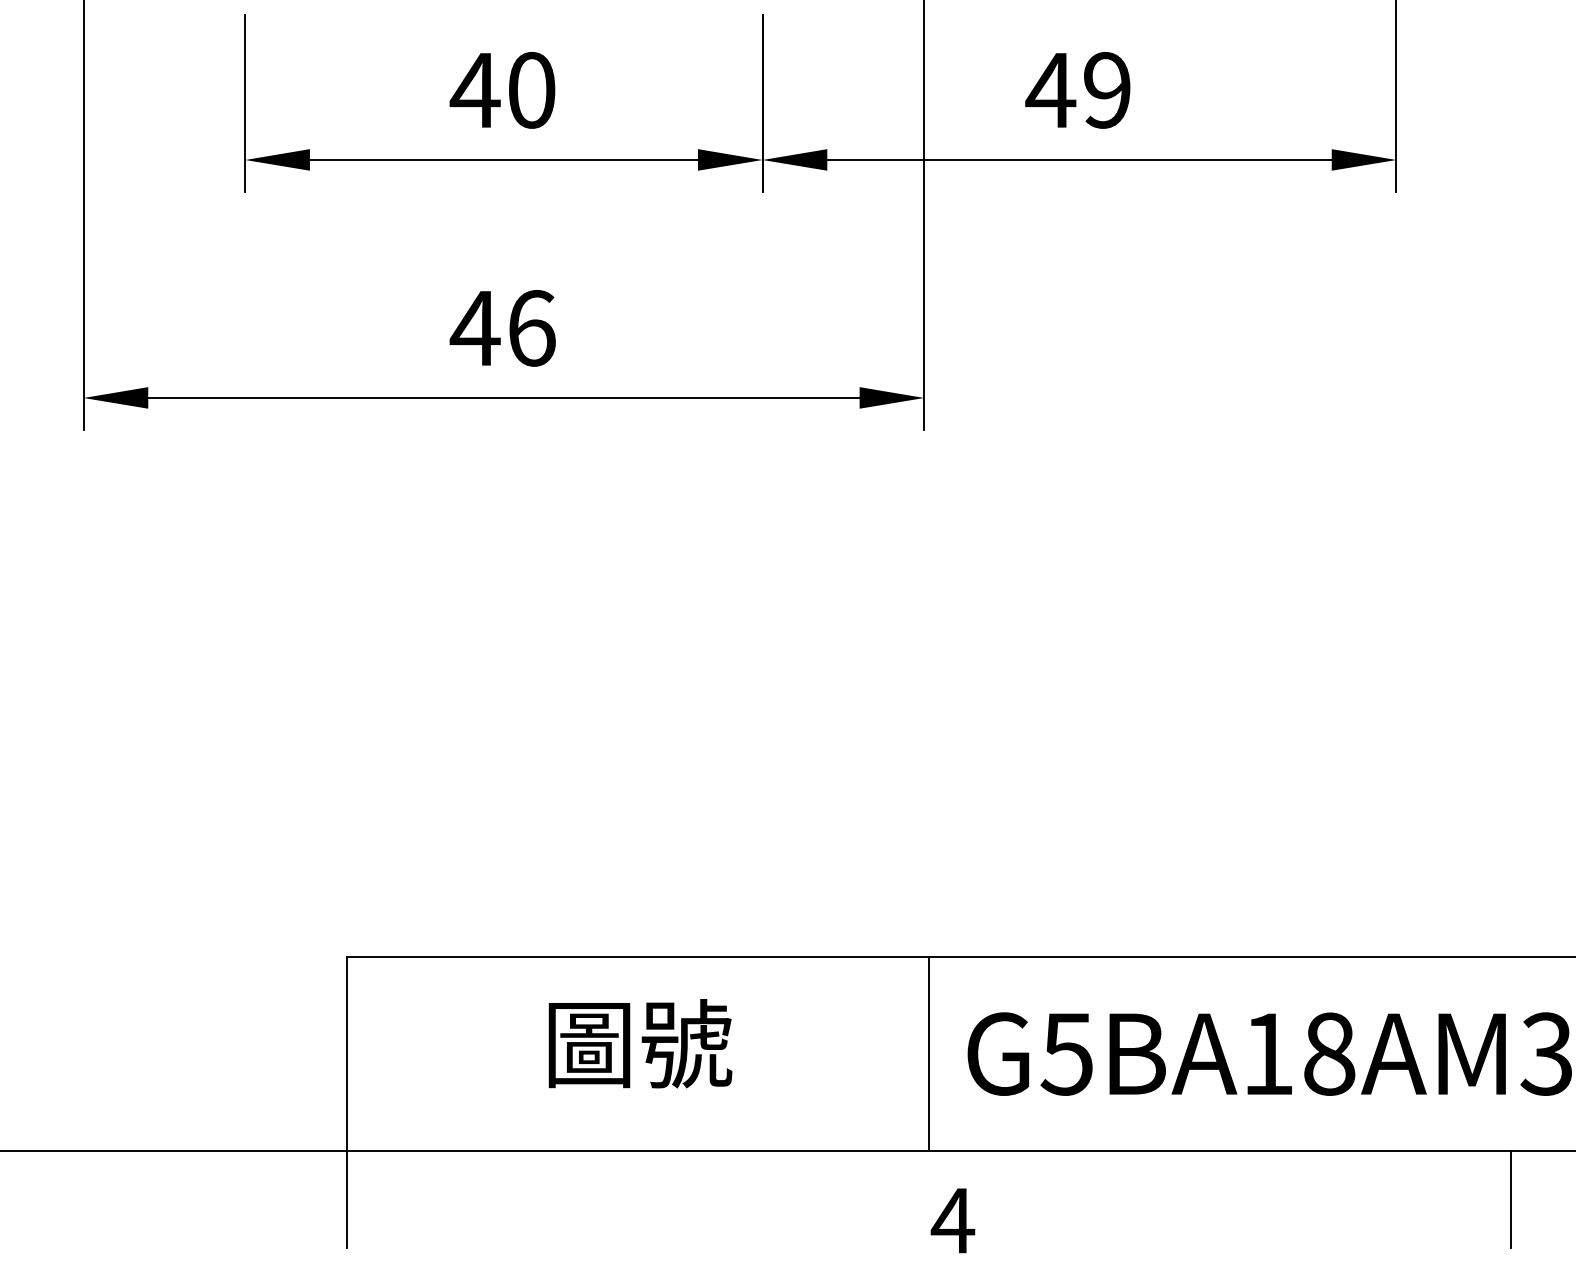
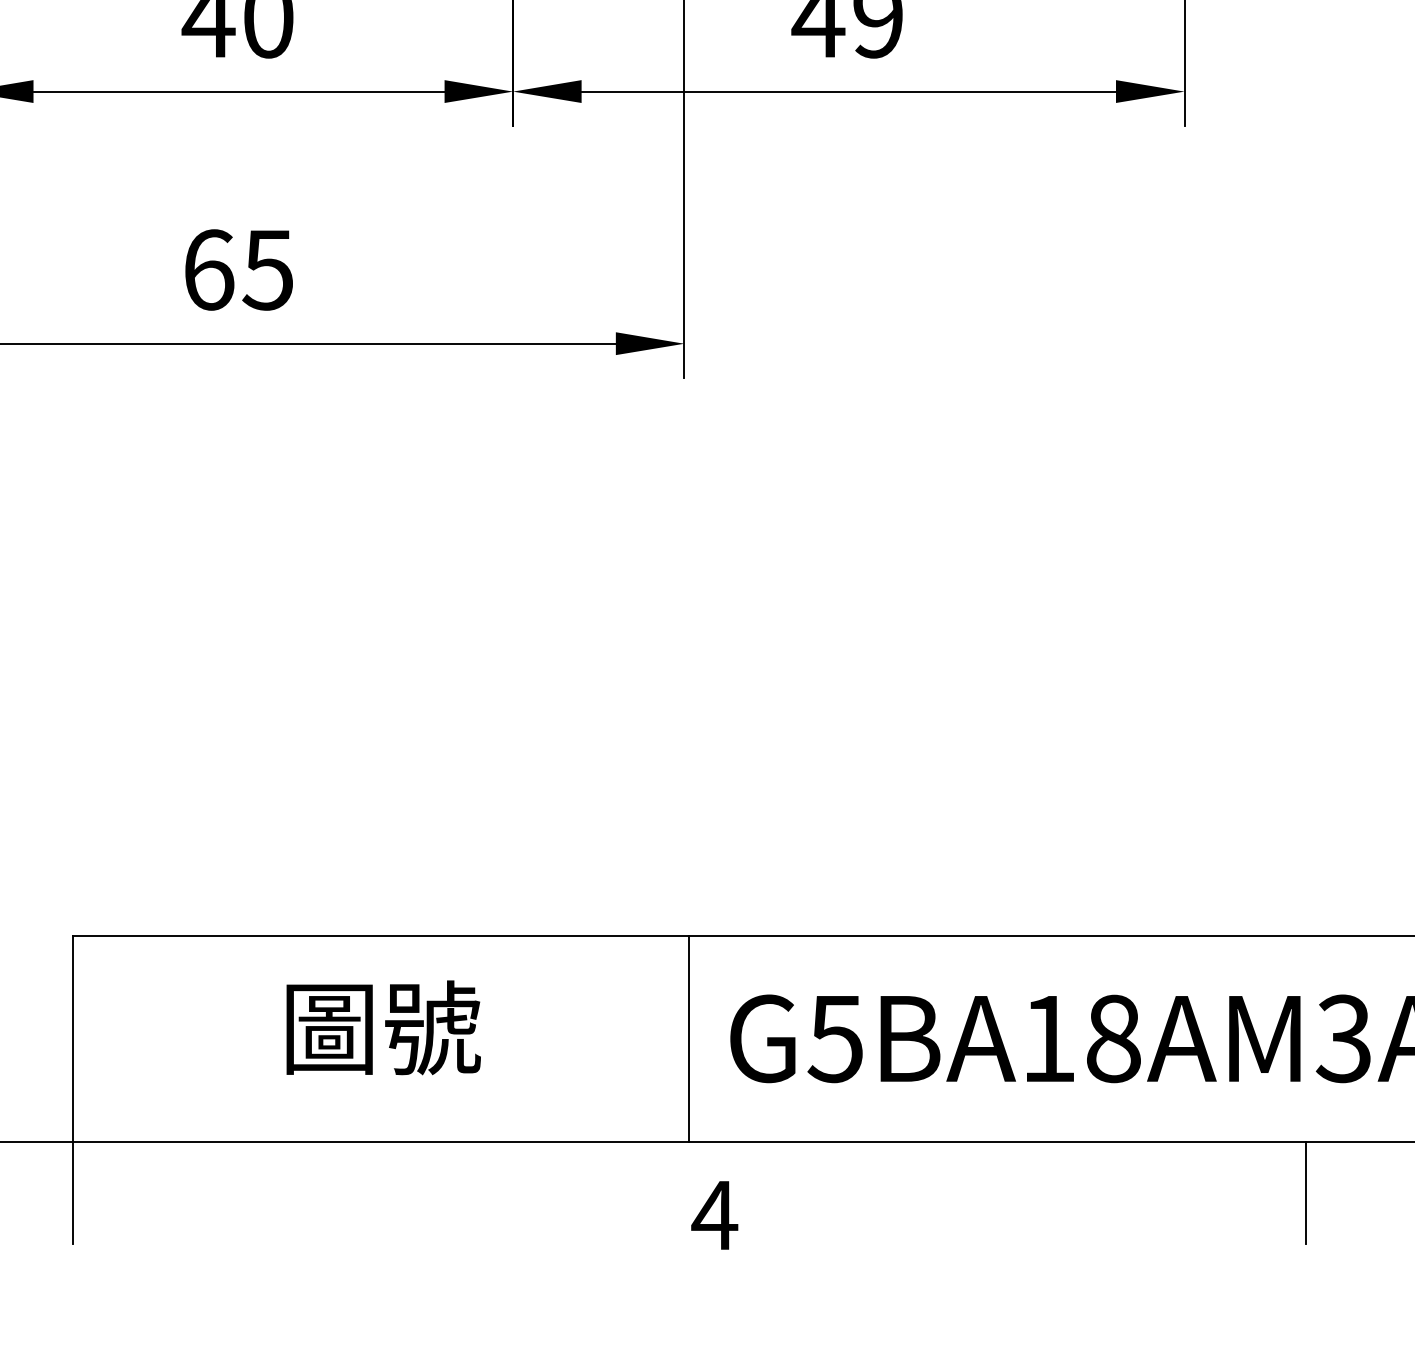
text: (502, 328) -> (237, 270), 46 -> 65

